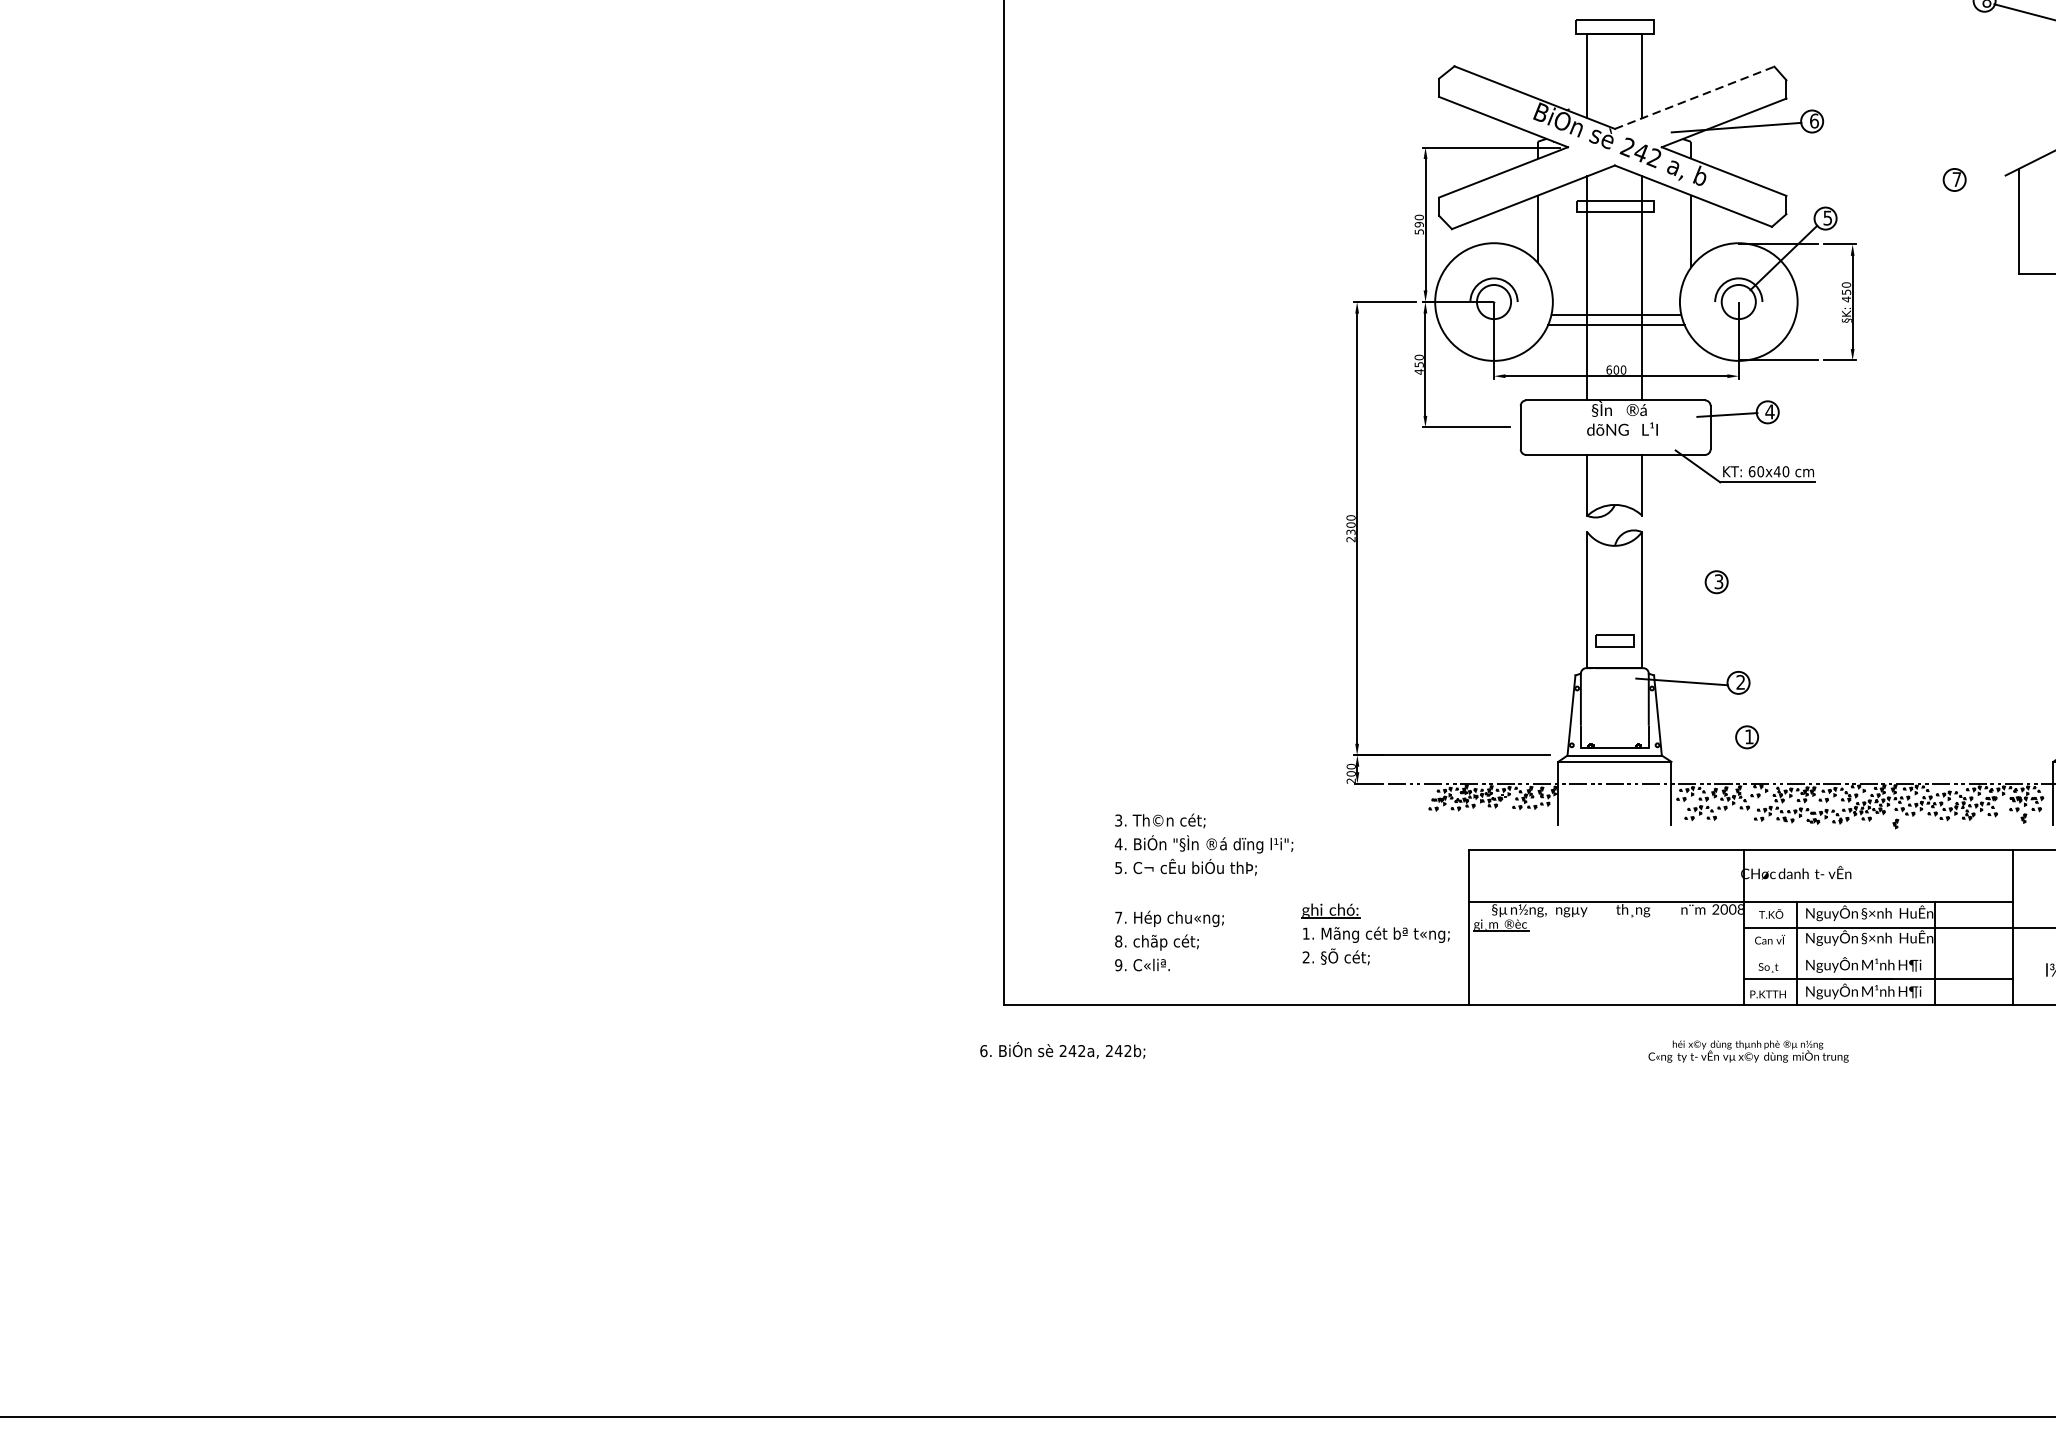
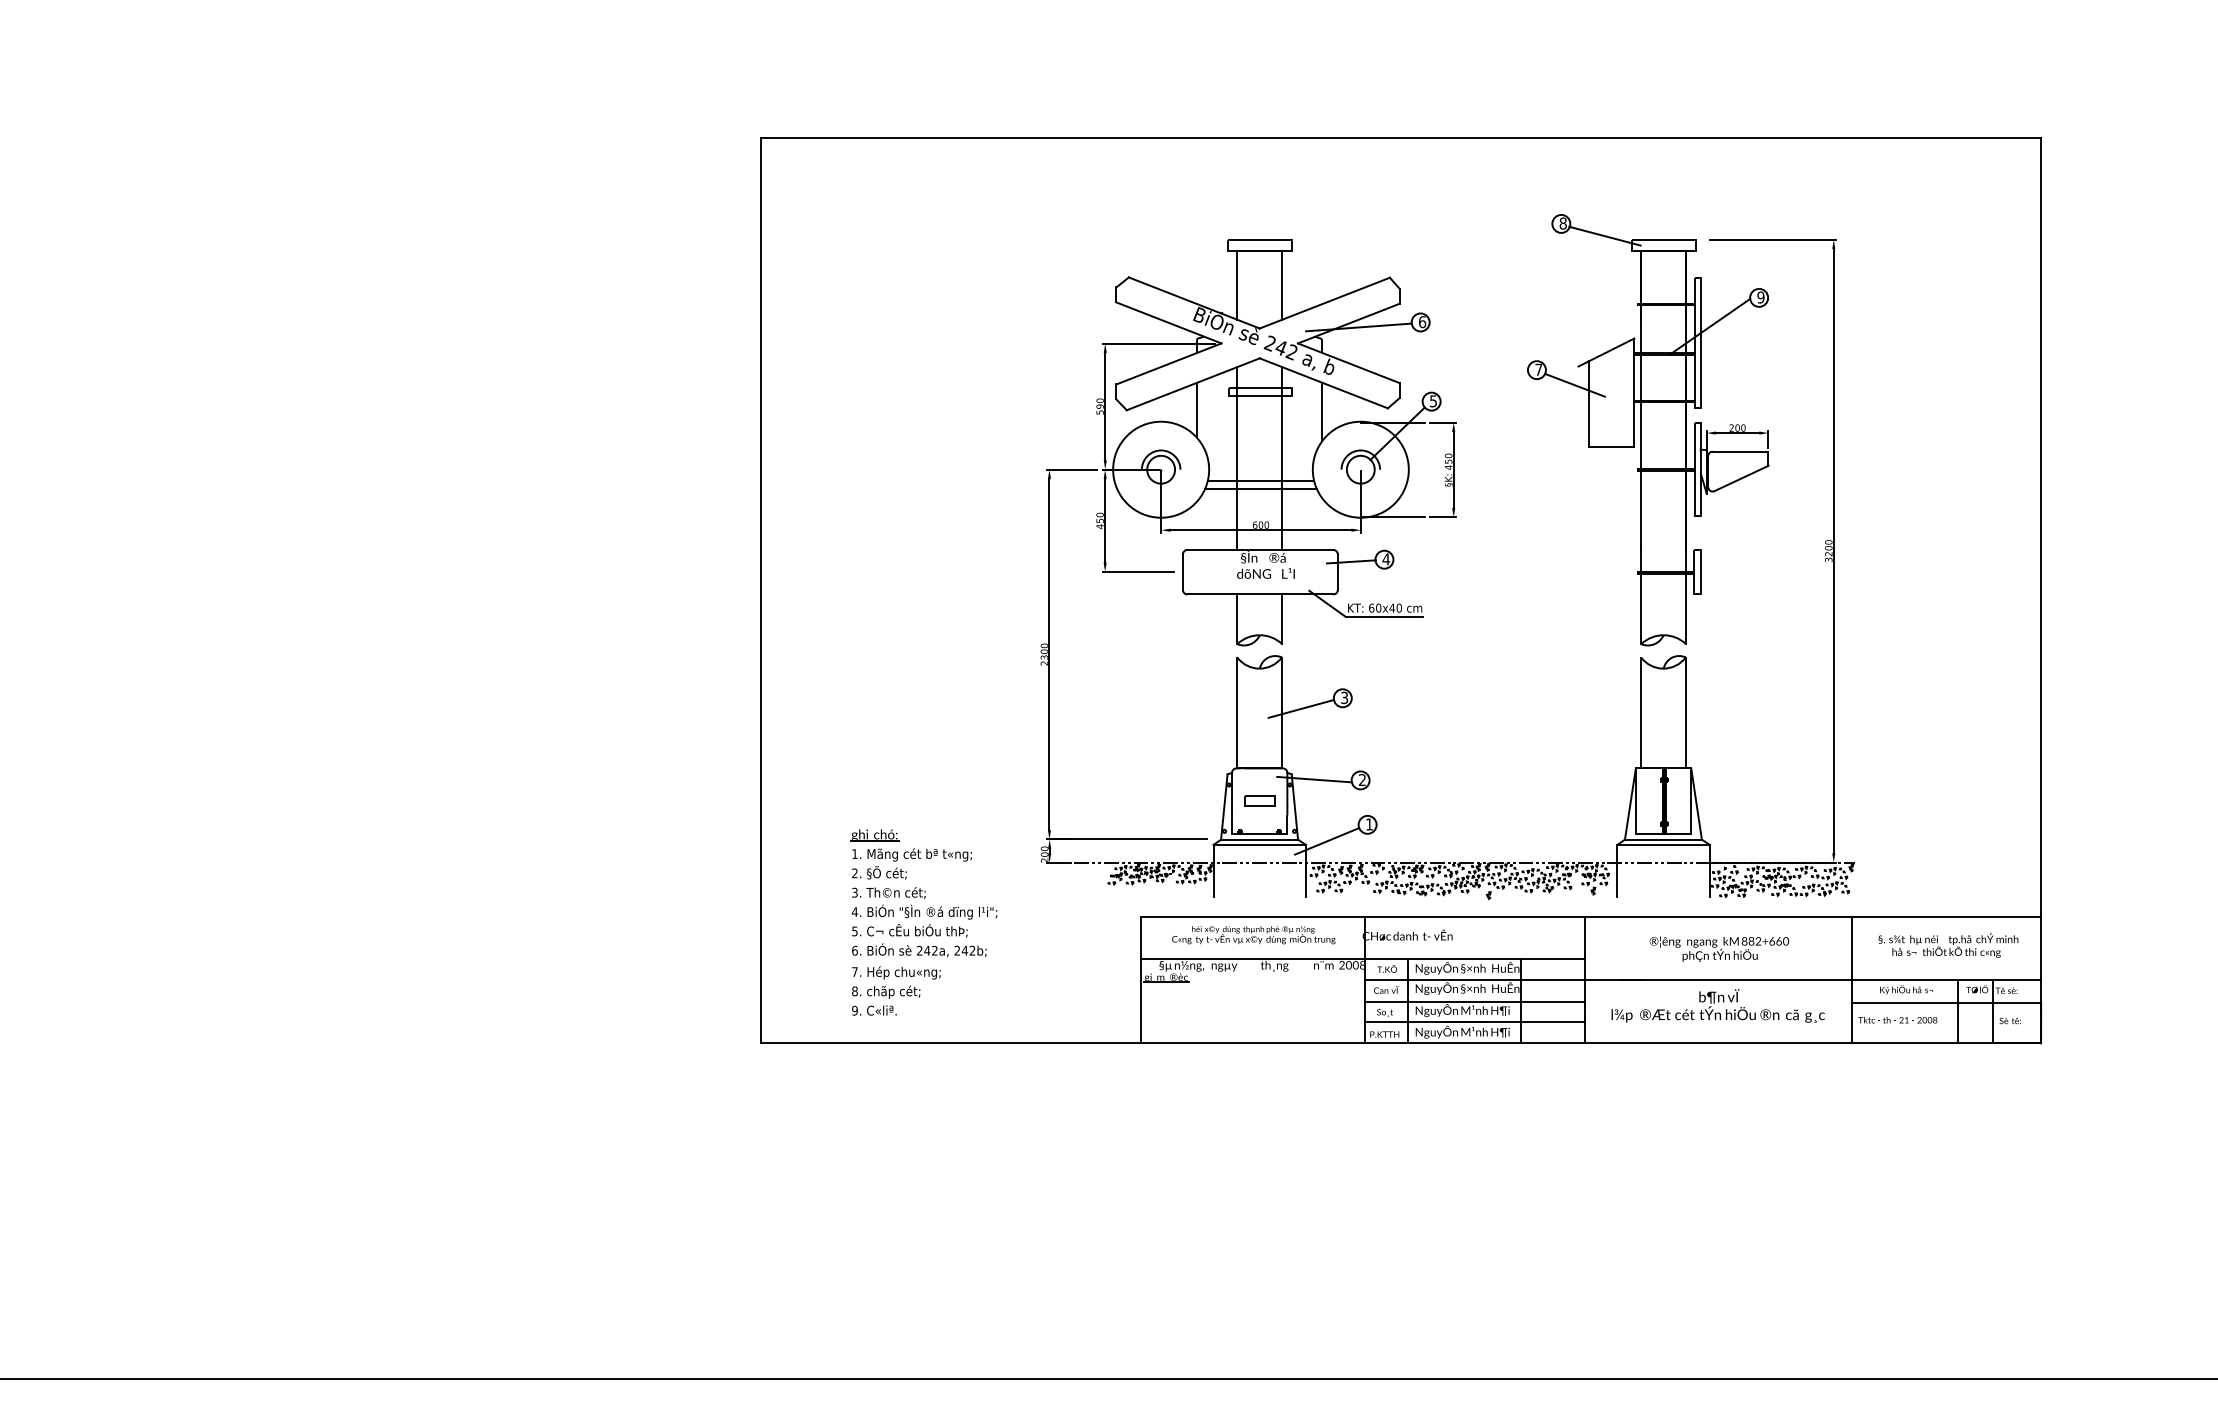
line: (1694, 98) -> (1324, 303), dashed -> solid
line: (2000, 198) -> (1574, 385), added
line: (1664, 594) -> (1300, 708), added
part: (1614, 640) -> (1259, 800), moved
line: (1696, 757) -> (1326, 841), added
part: (1374, 934) -> (910, 854), moved
line: (1878, 953) -> (1474, 1001), added
text: (1062, 1049) -> (919, 949), moved
text: (1748, 1051) -> (1253, 935), moved

